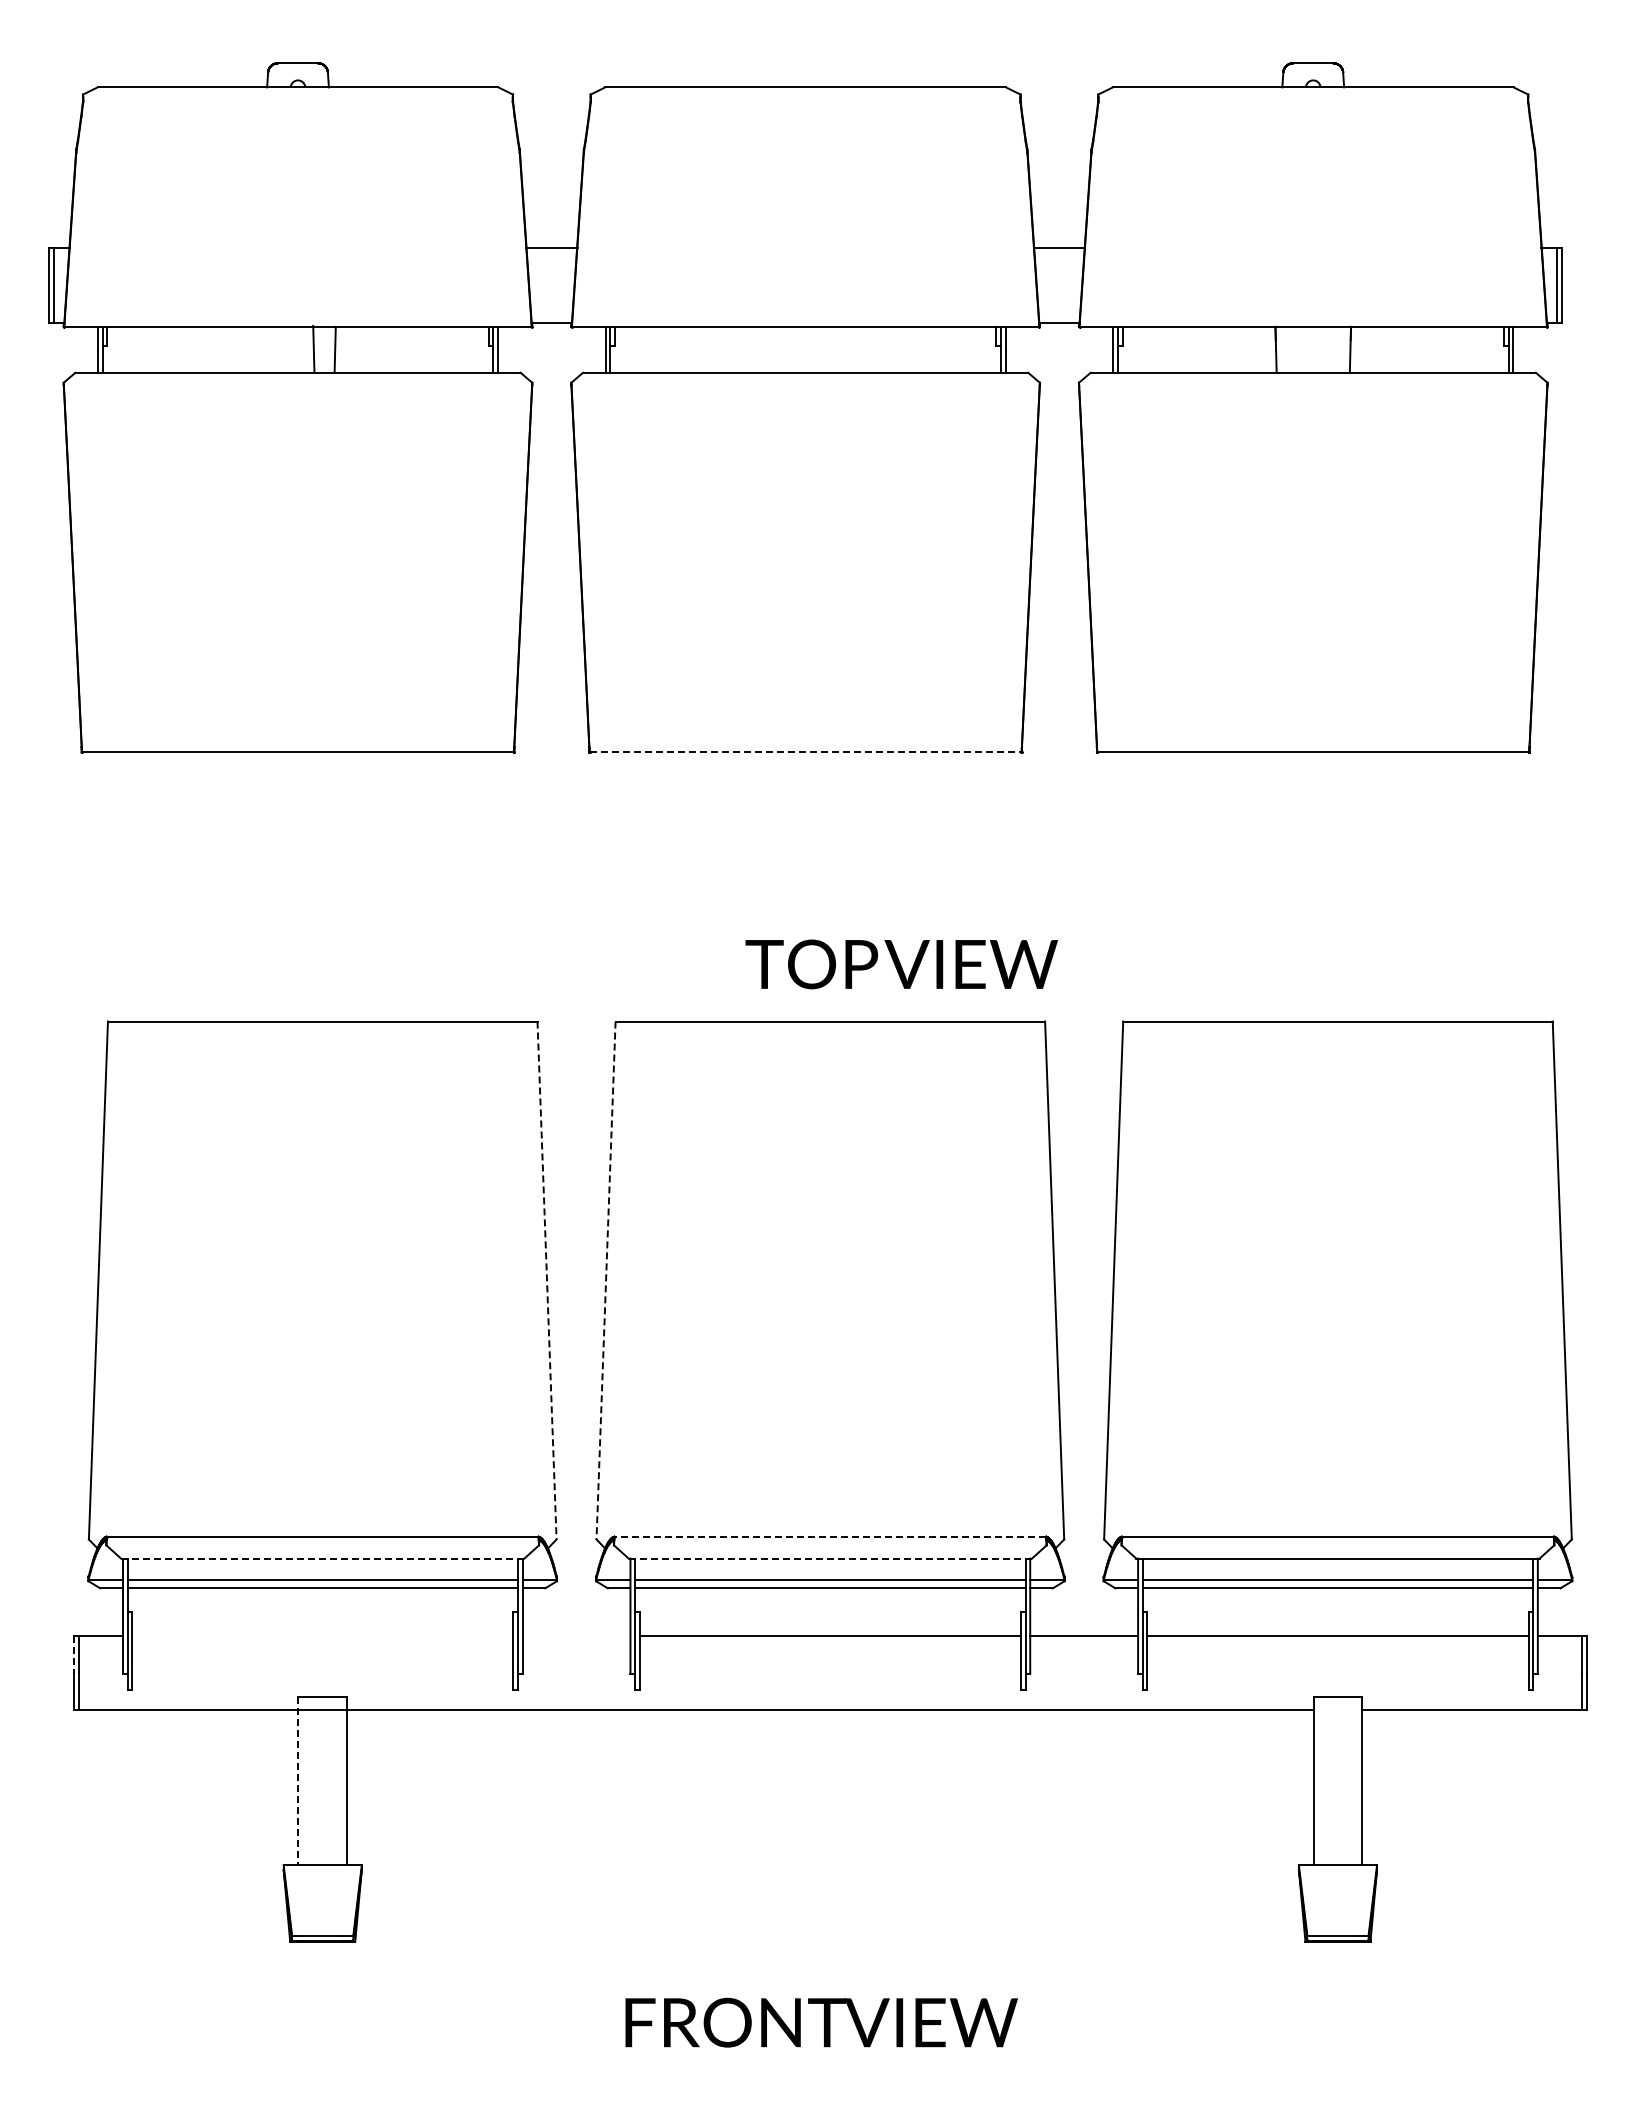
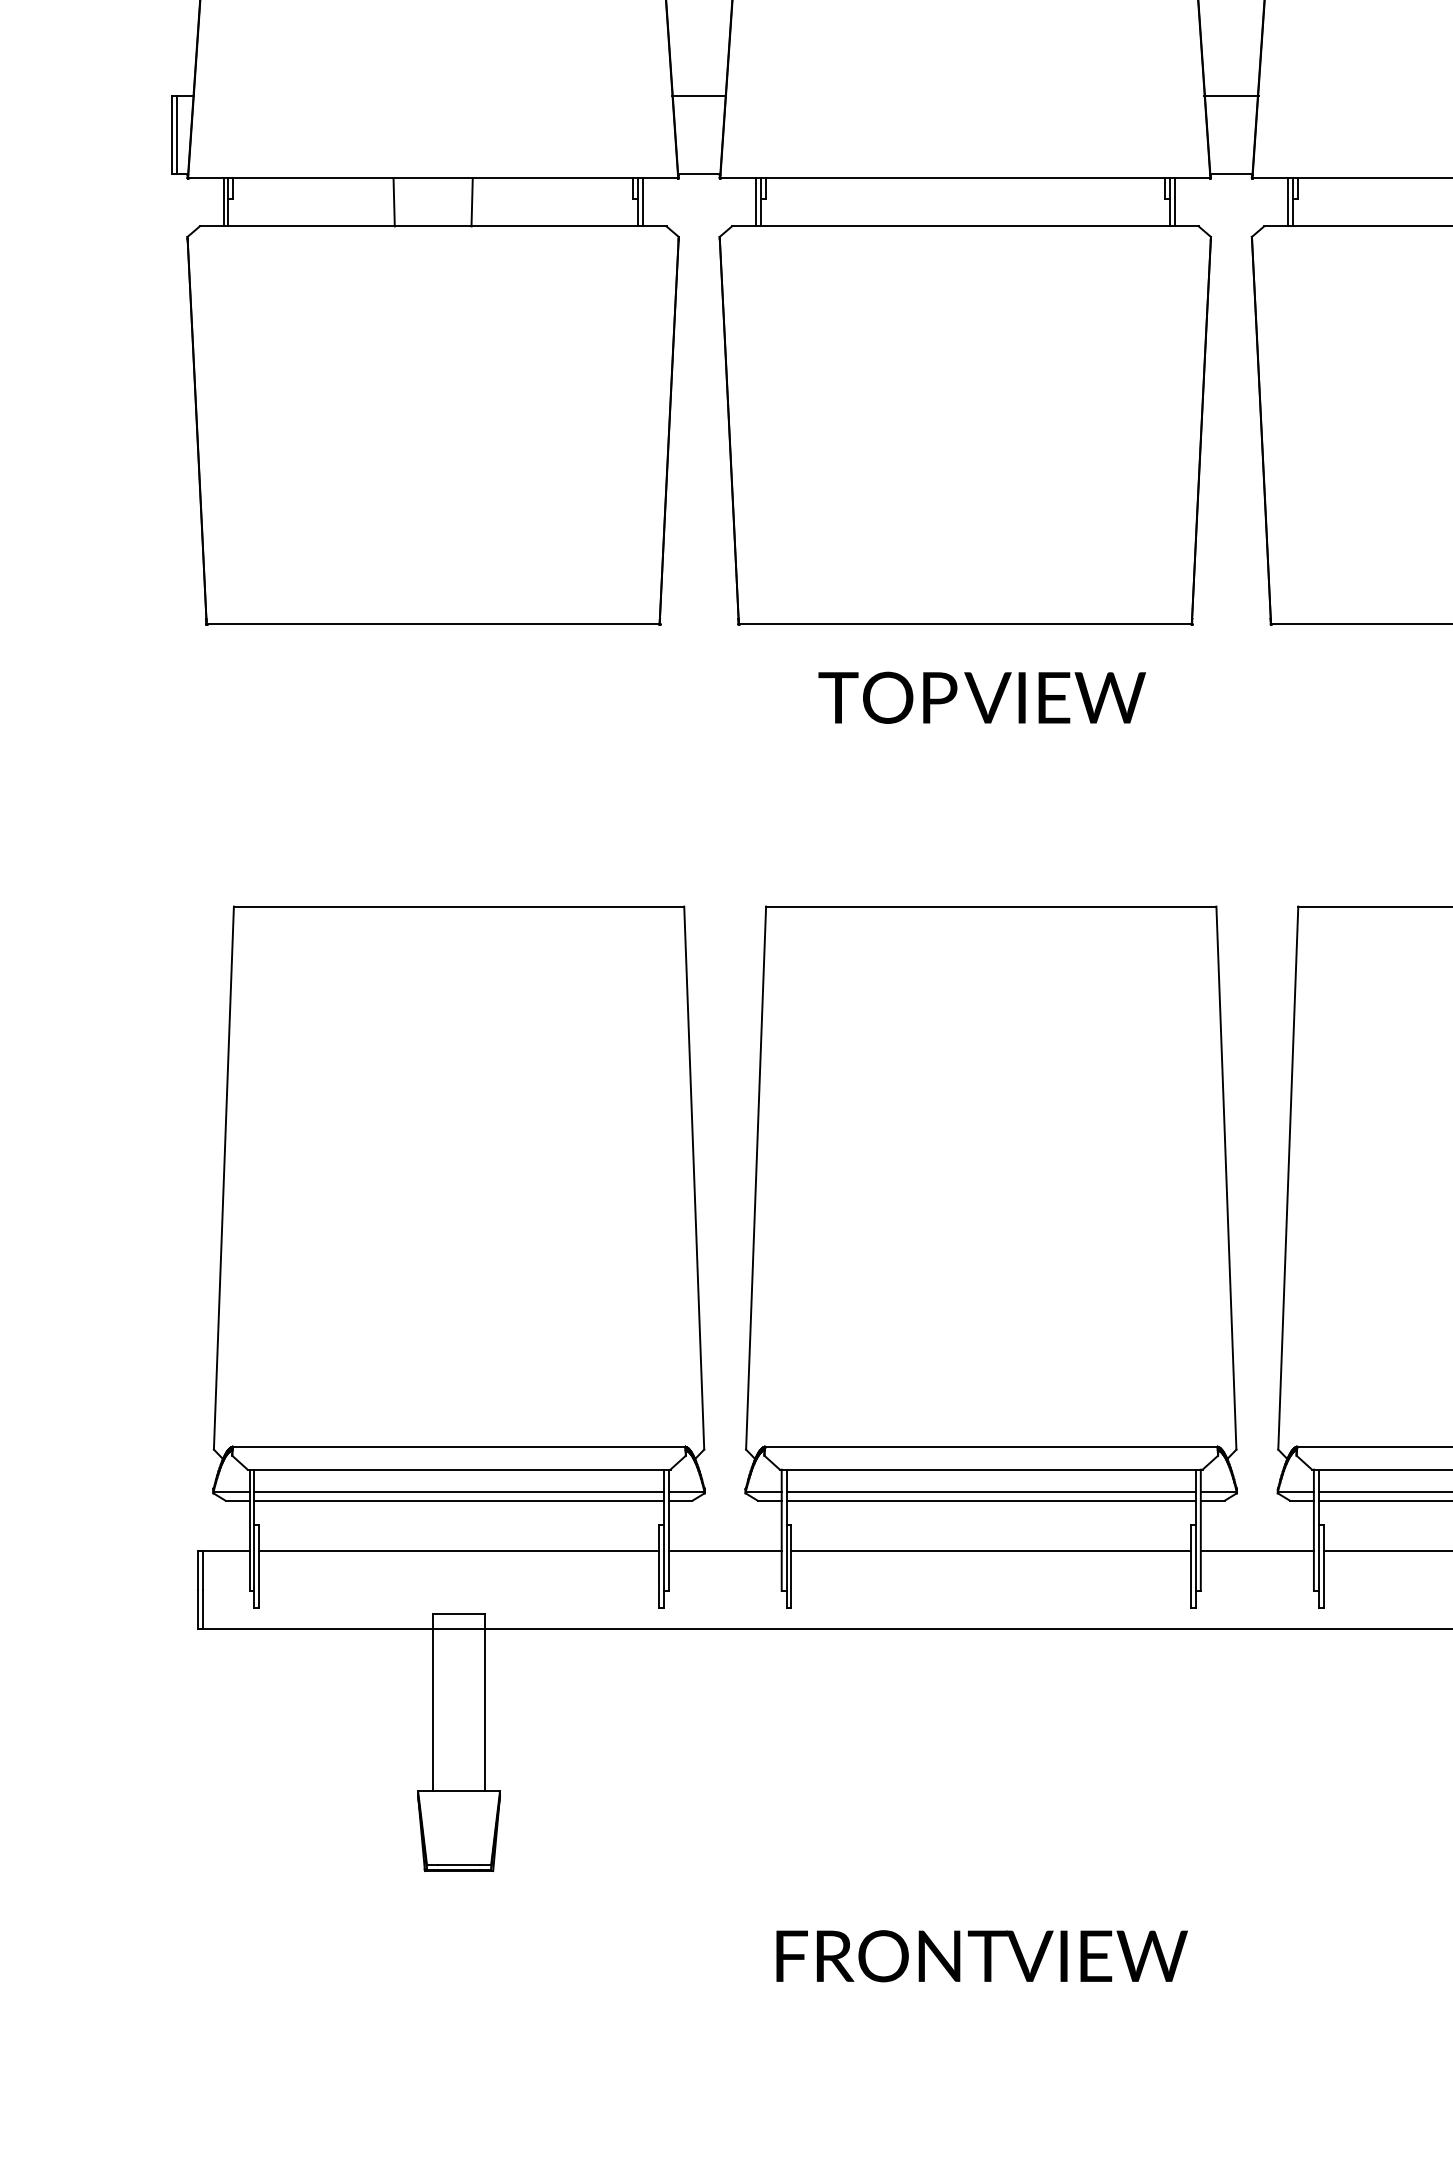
line: (313, 348) -> (393, 202), moved
line: (806, 752) -> (966, 624), dashed -> solid
text: (901, 964) -> (981, 697), moved
line: (547, 1281) -> (694, 1179), dashed -> solid
line: (606, 1281) -> (756, 1179), dashed -> solid
line: (829, 1537) -> (990, 1447), dashed -> solid
line: (322, 1558) -> (458, 1469), dashed -> solid
line: (830, 1558) -> (991, 1469), dashed -> solid
line: (322, 1635) -> (458, 1550), added
line: (576, 1635) -> (725, 1550), added
line: (73, 1654) -> (197, 1570), dashed -> solid
line: (298, 1781) -> (433, 1703), dashed -> solid

